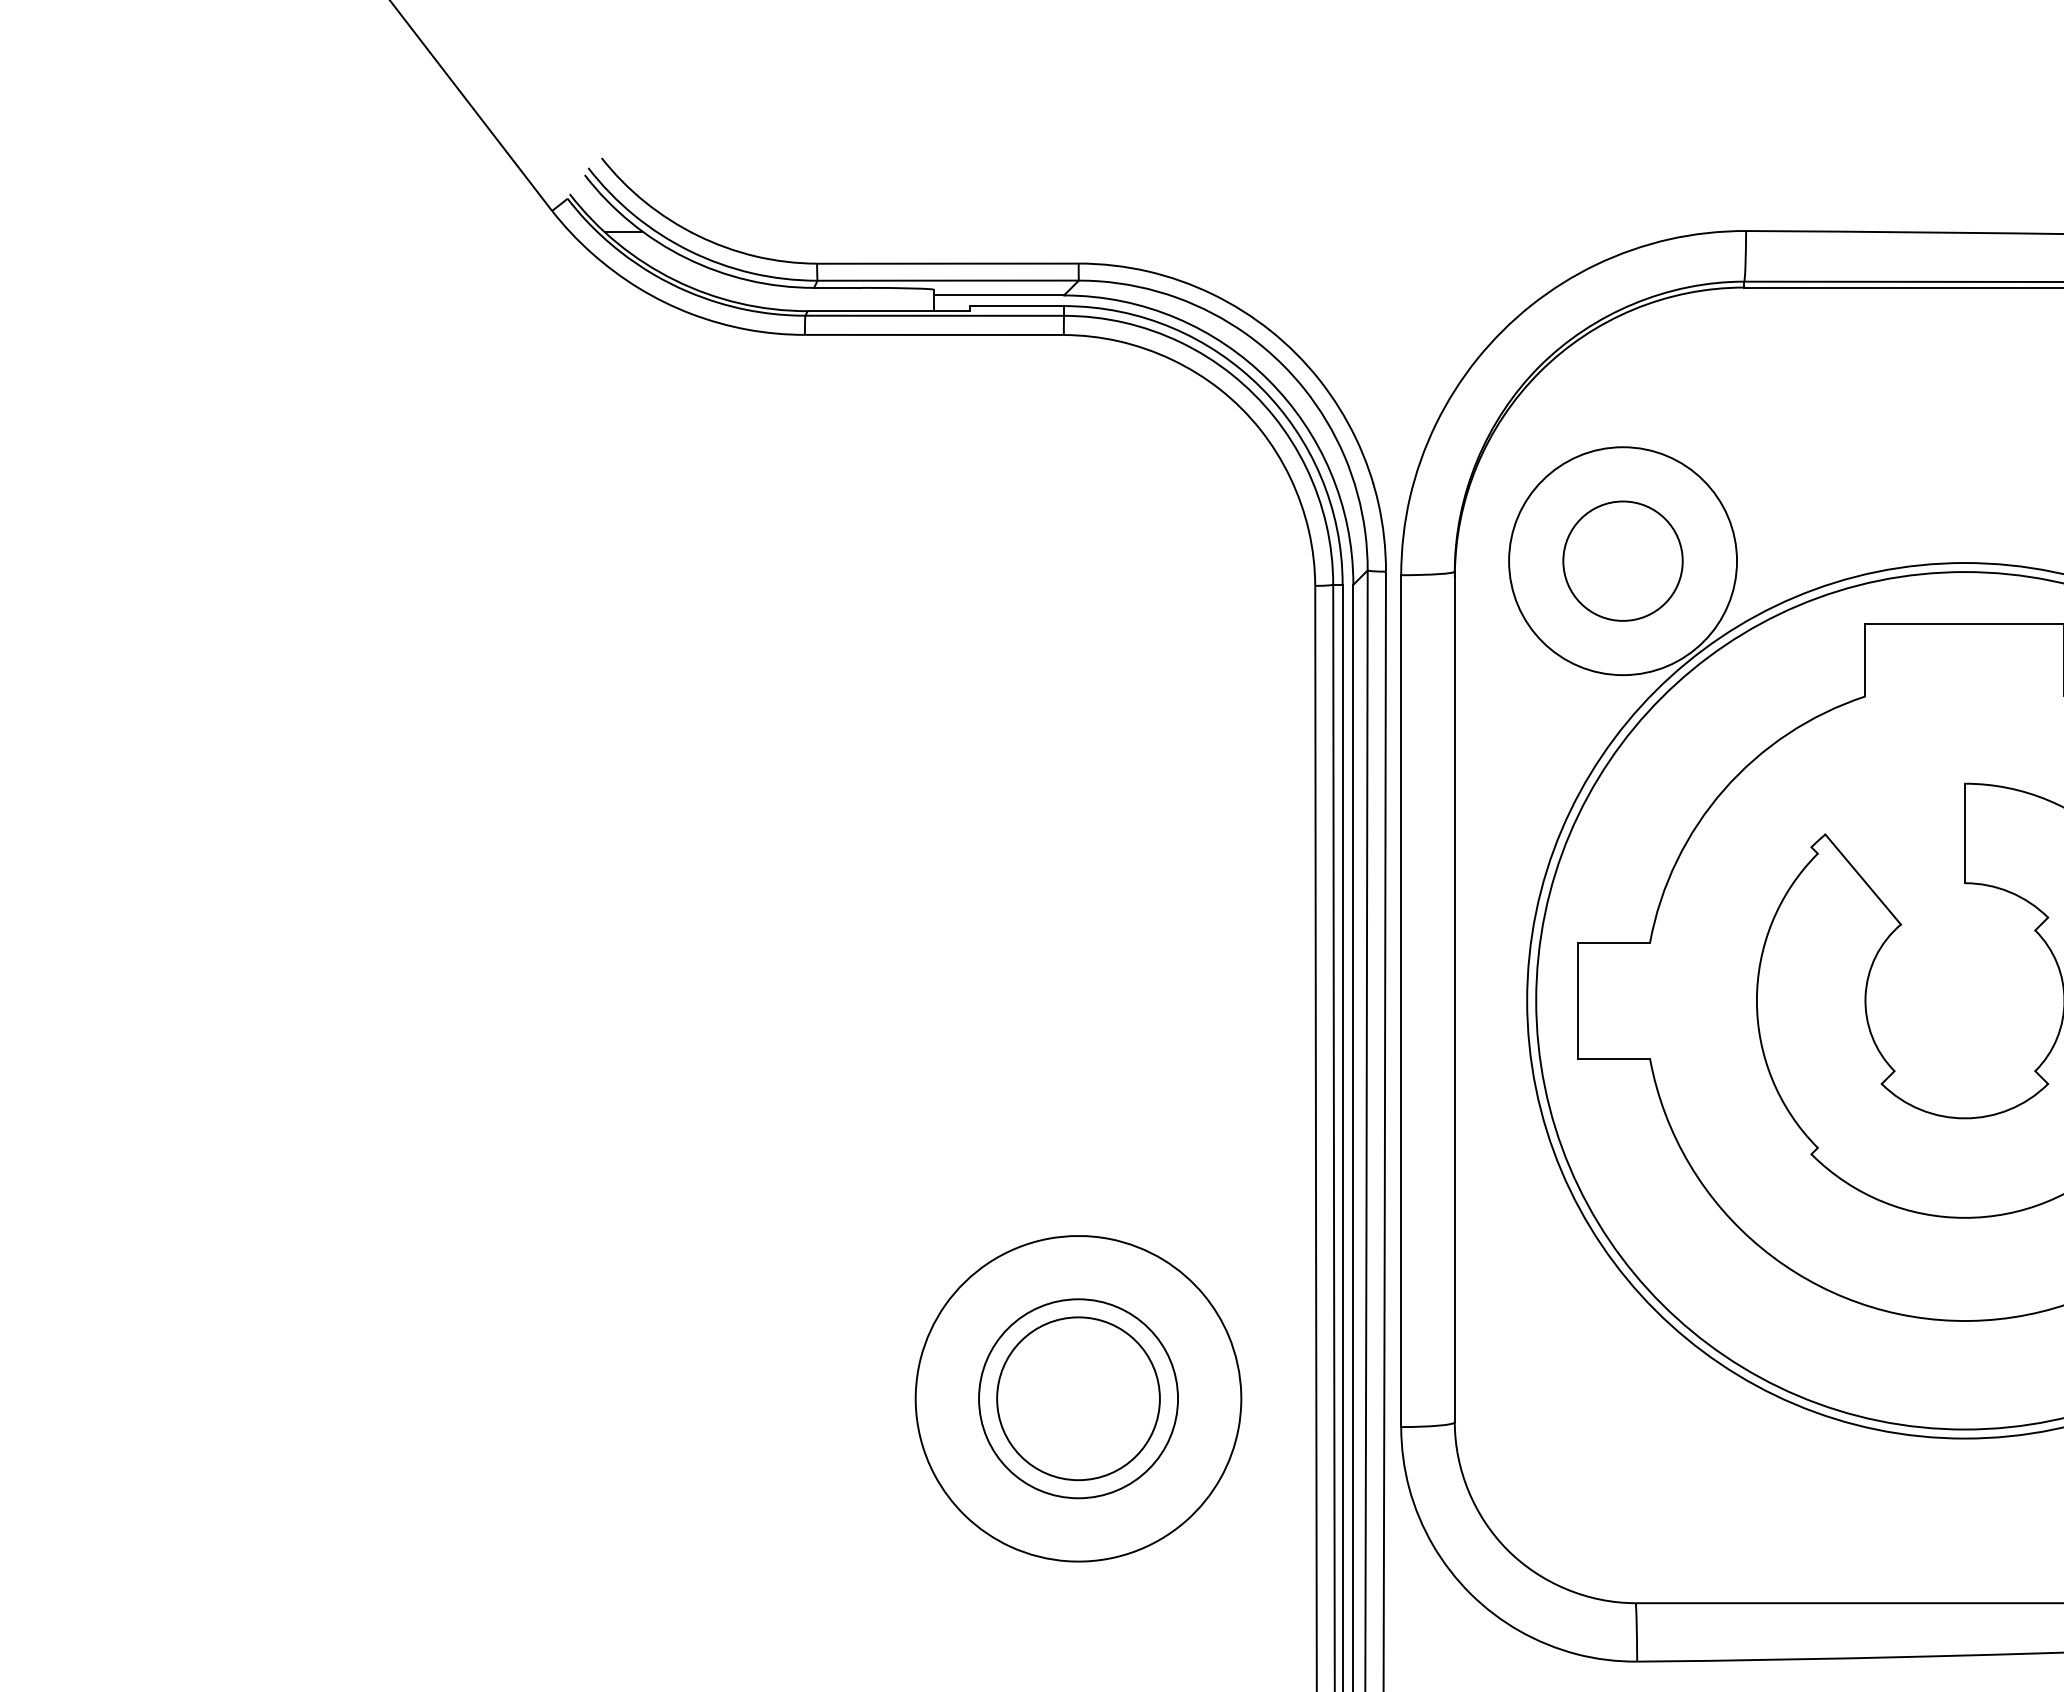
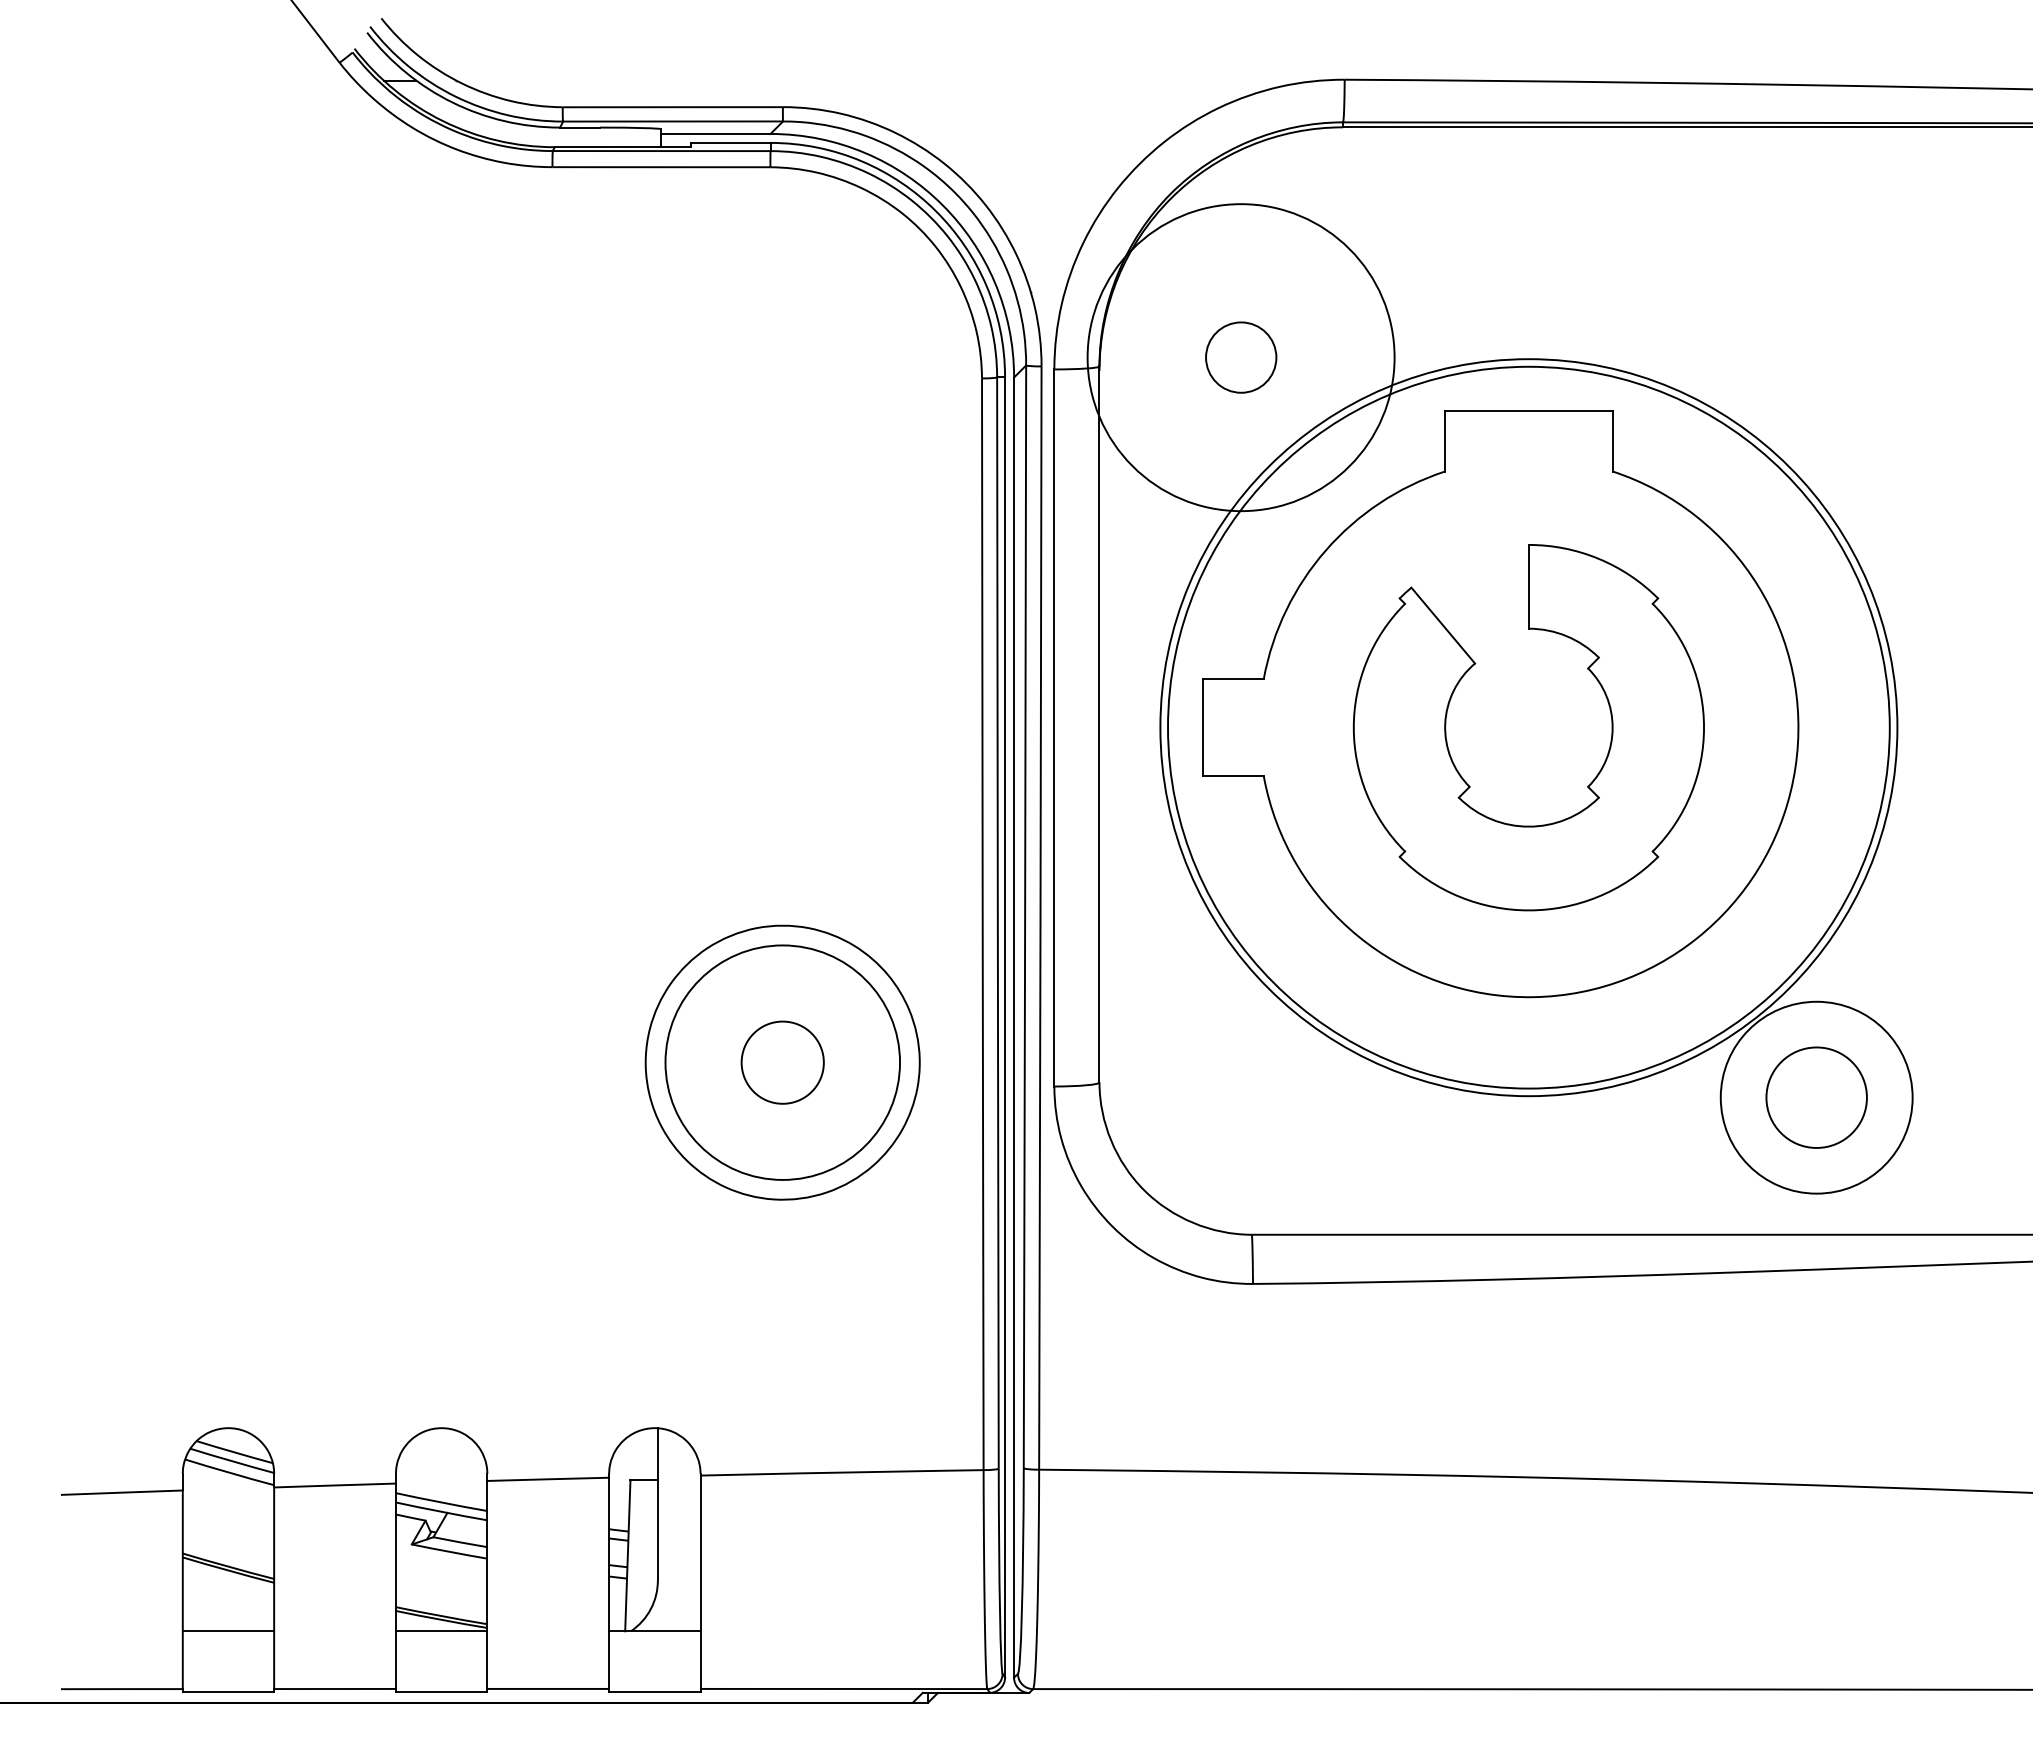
circle: (1623, 561) -> (1241, 357), size x0.7
circle: (1623, 561) -> (1241, 357), size x1.6
circle: (1078, 1398) -> (782, 1062), size x0.6
circle: (1078, 1398) -> (782, 1062), size x1.4

